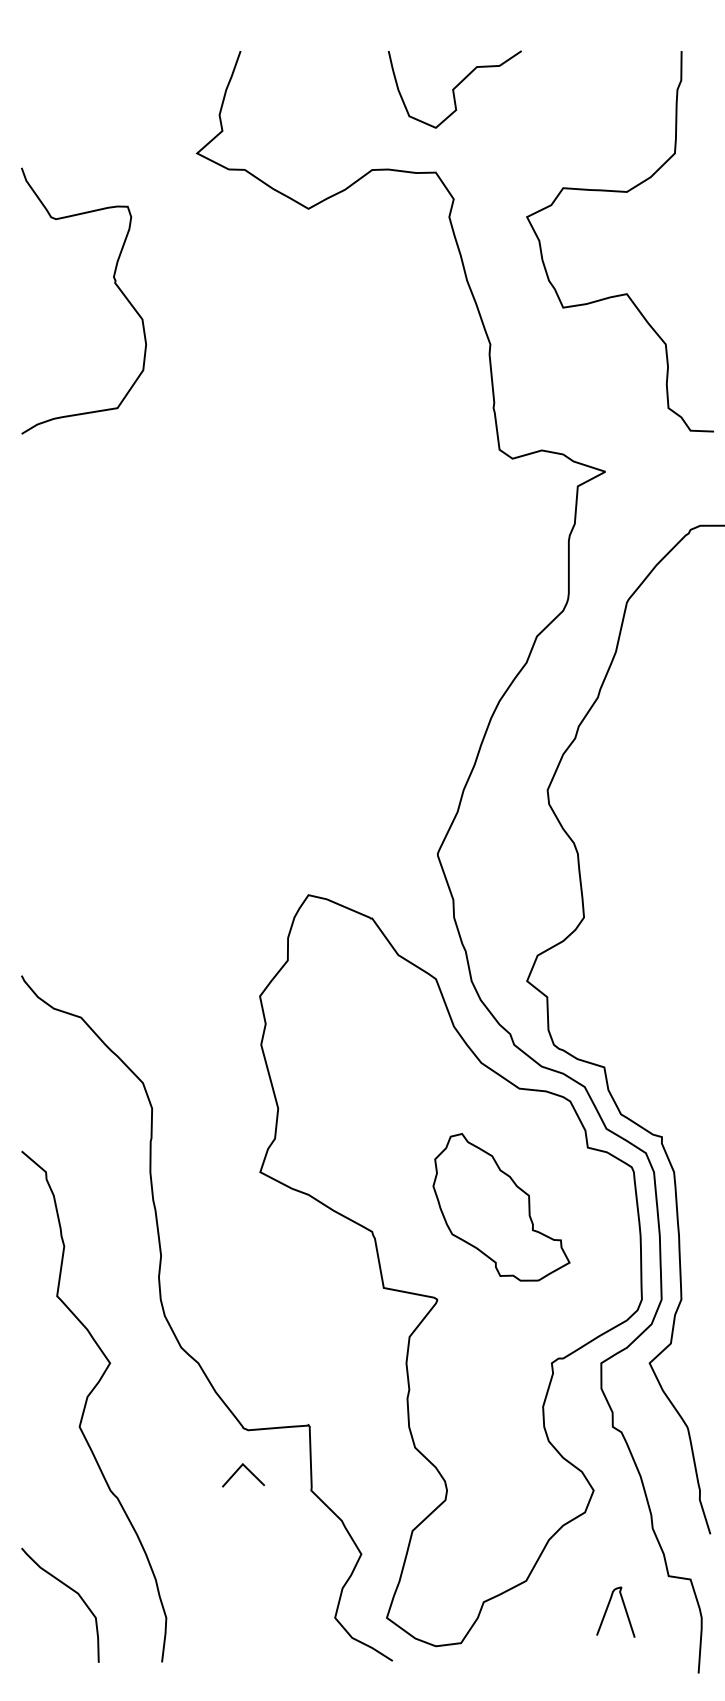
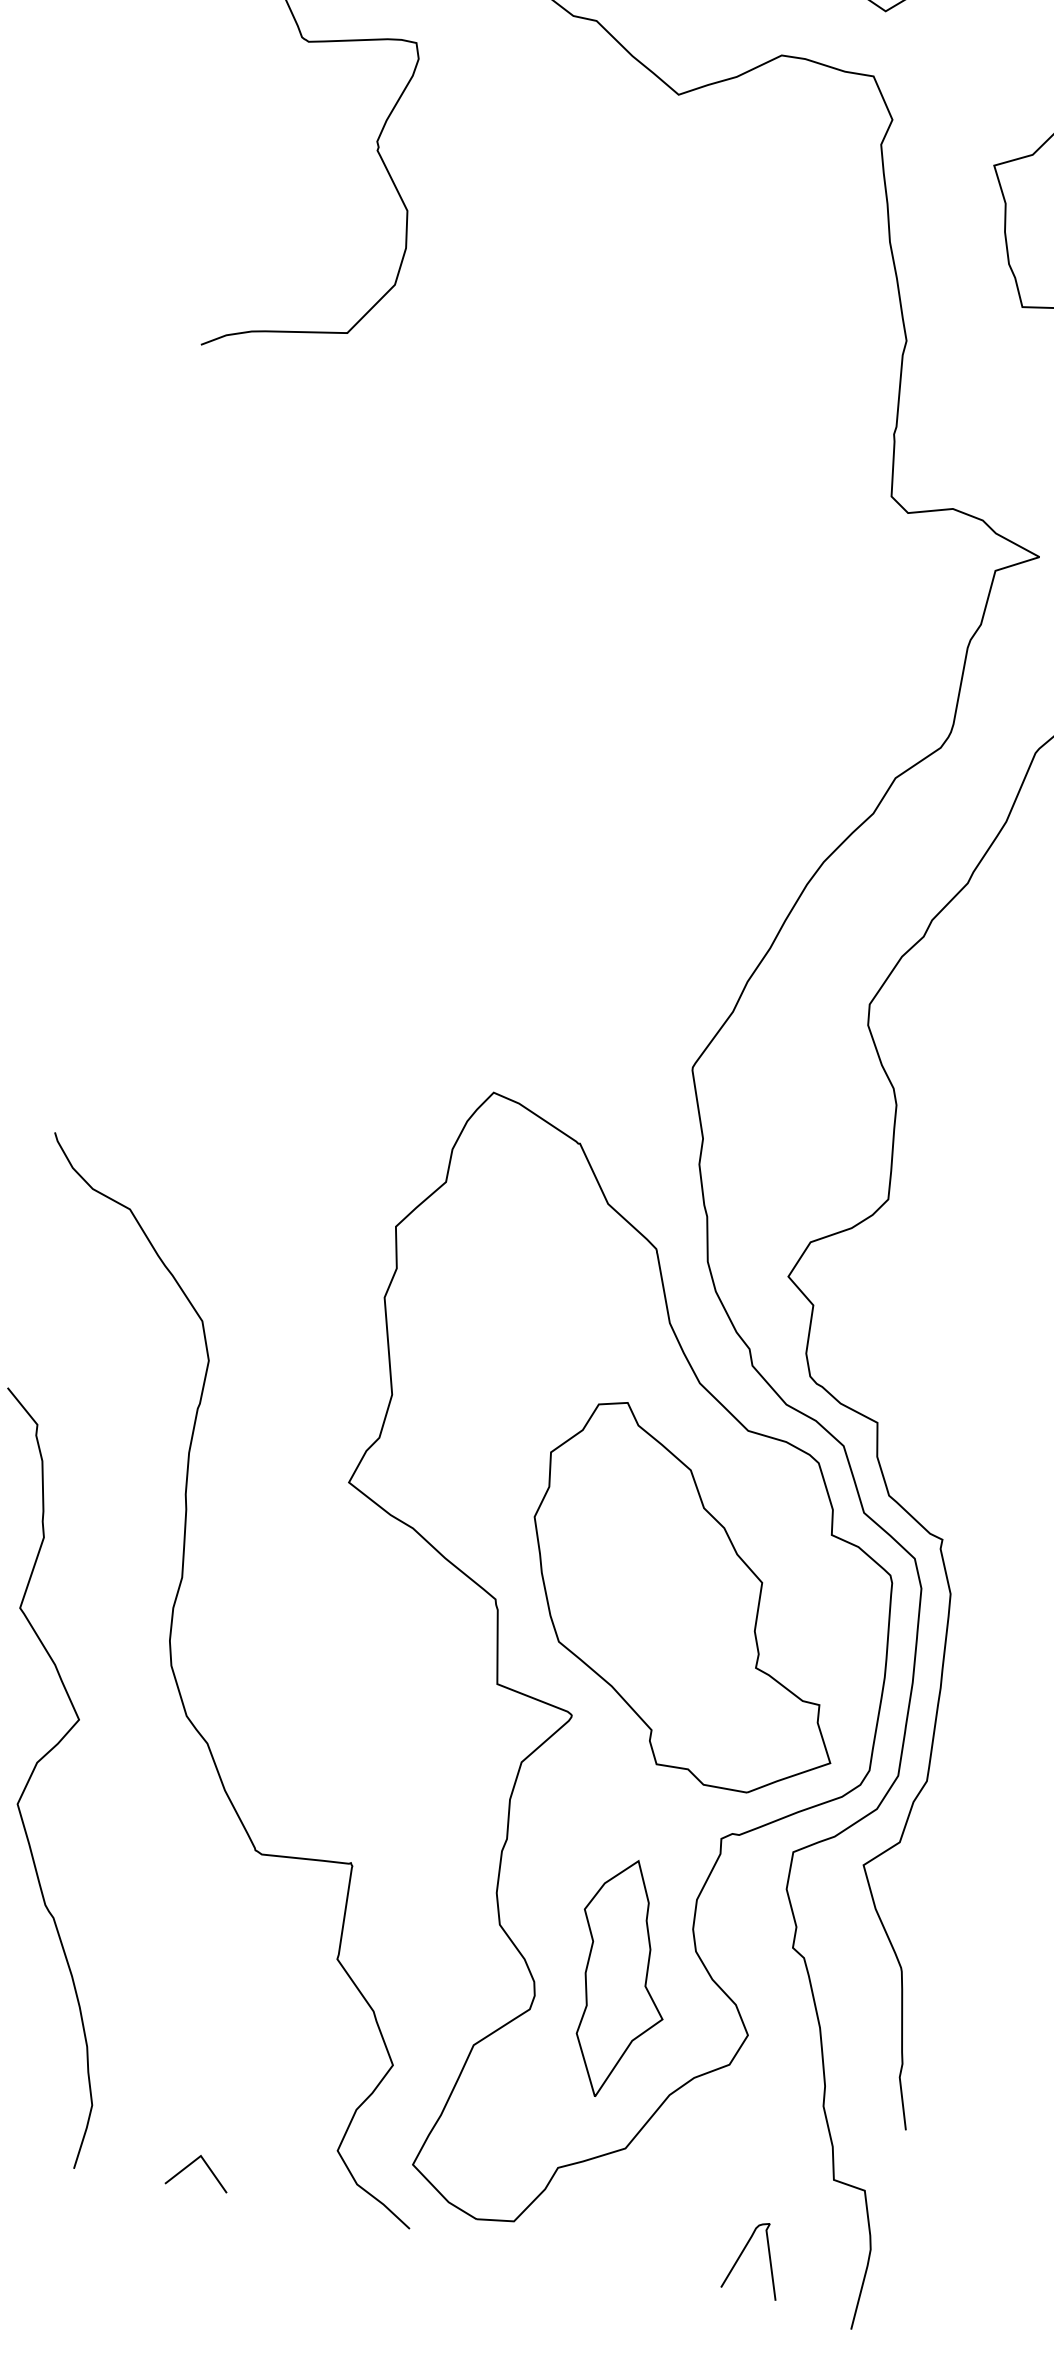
part: (501, 1207) -> (690, 1598), size x1.67
part: (501, 1468) -> (619, 1978), added
line: (247, 1470) -> (205, 2166), moved
curve: (608, 1607) -> (745, 2249), moved

